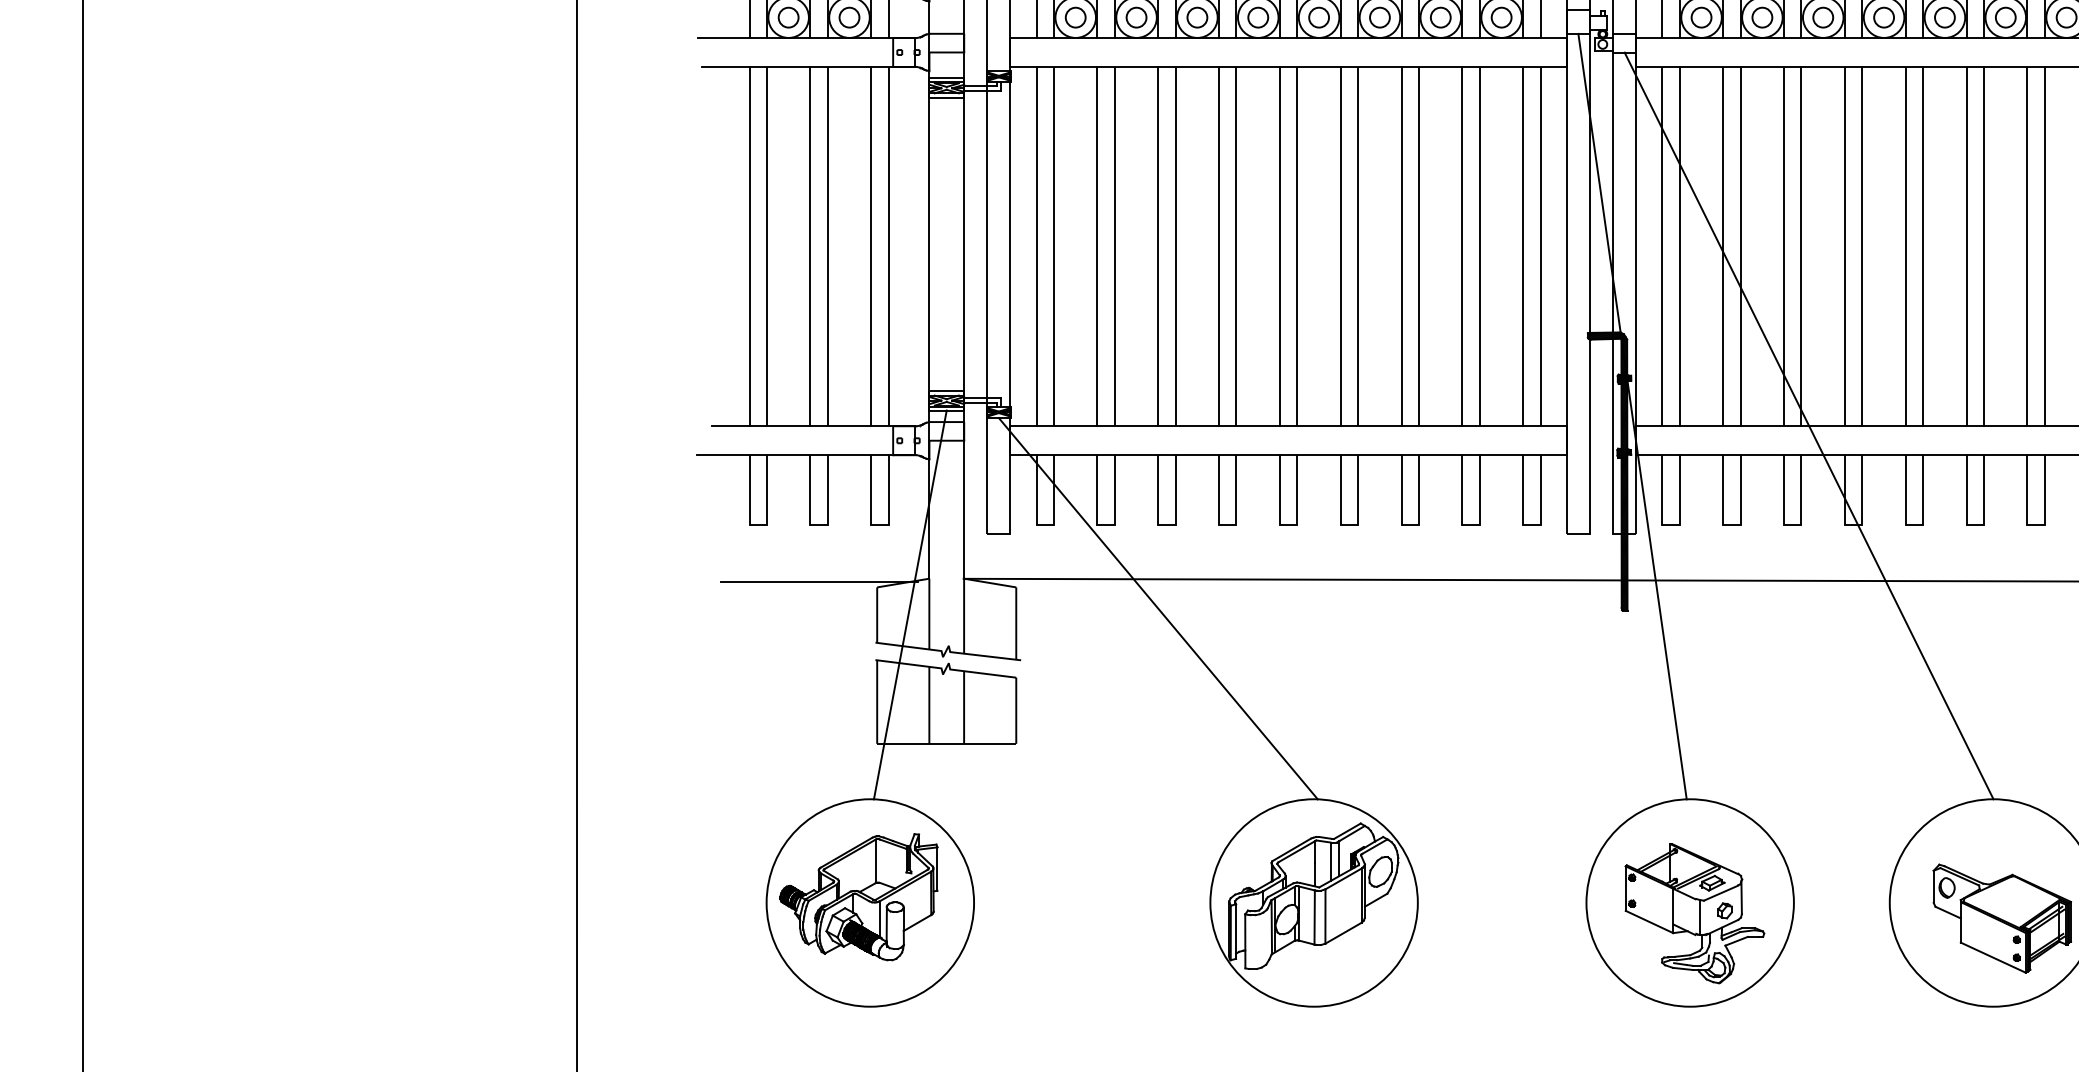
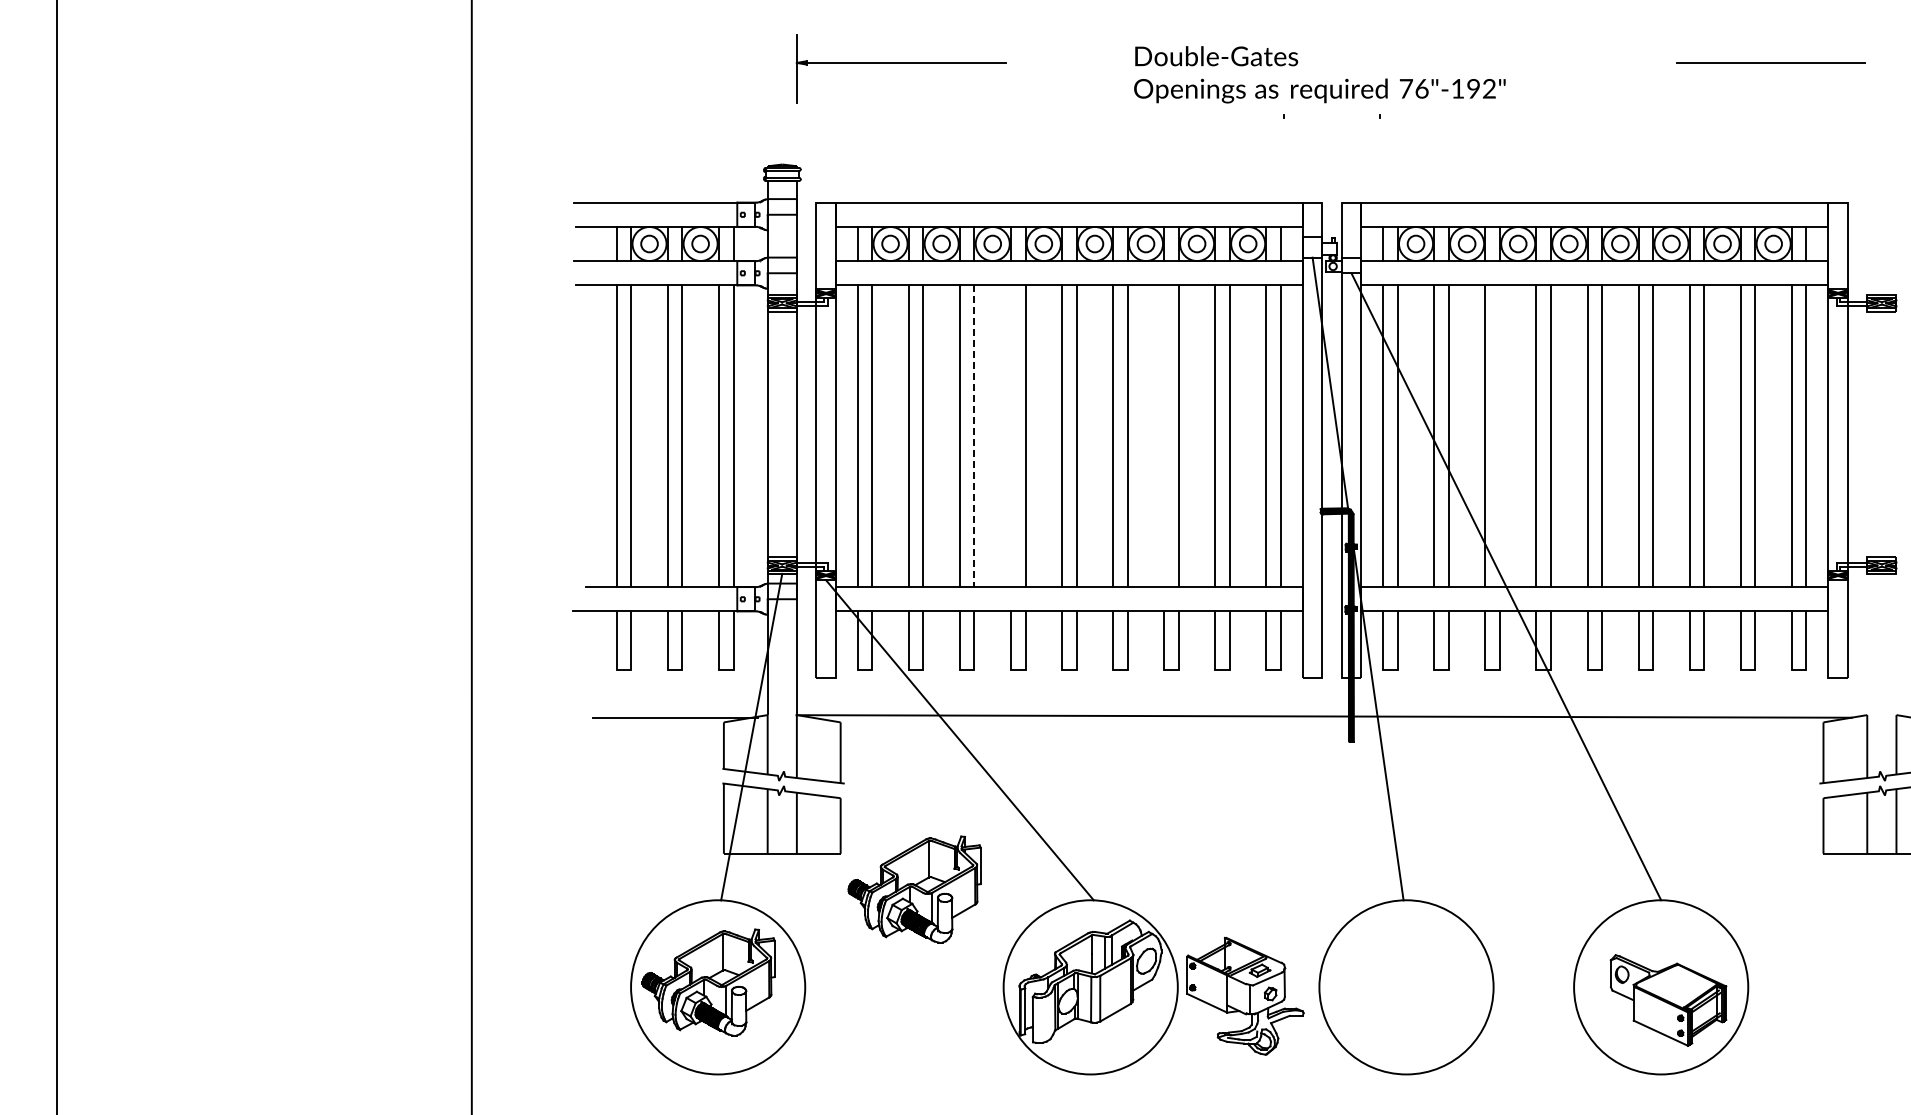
line: (1175, 246) -> (974, 436), solid -> dashed
line: (1218, 246) -> (1010, 436), removed
line: (1401, 246) -> (1164, 436), removed
line: (1800, 246) -> (1499, 436), removed
part: (1104, 786) -> (914, 889), added
part: (1694, 912) -> (1245, 995), moved

